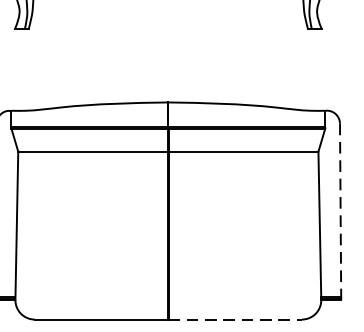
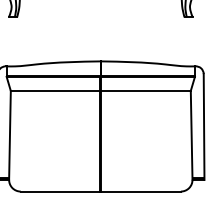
line: (341, 212) -> (204, 127), dashed -> solid
line: (236, 319) -> (141, 191), dashed -> solid

